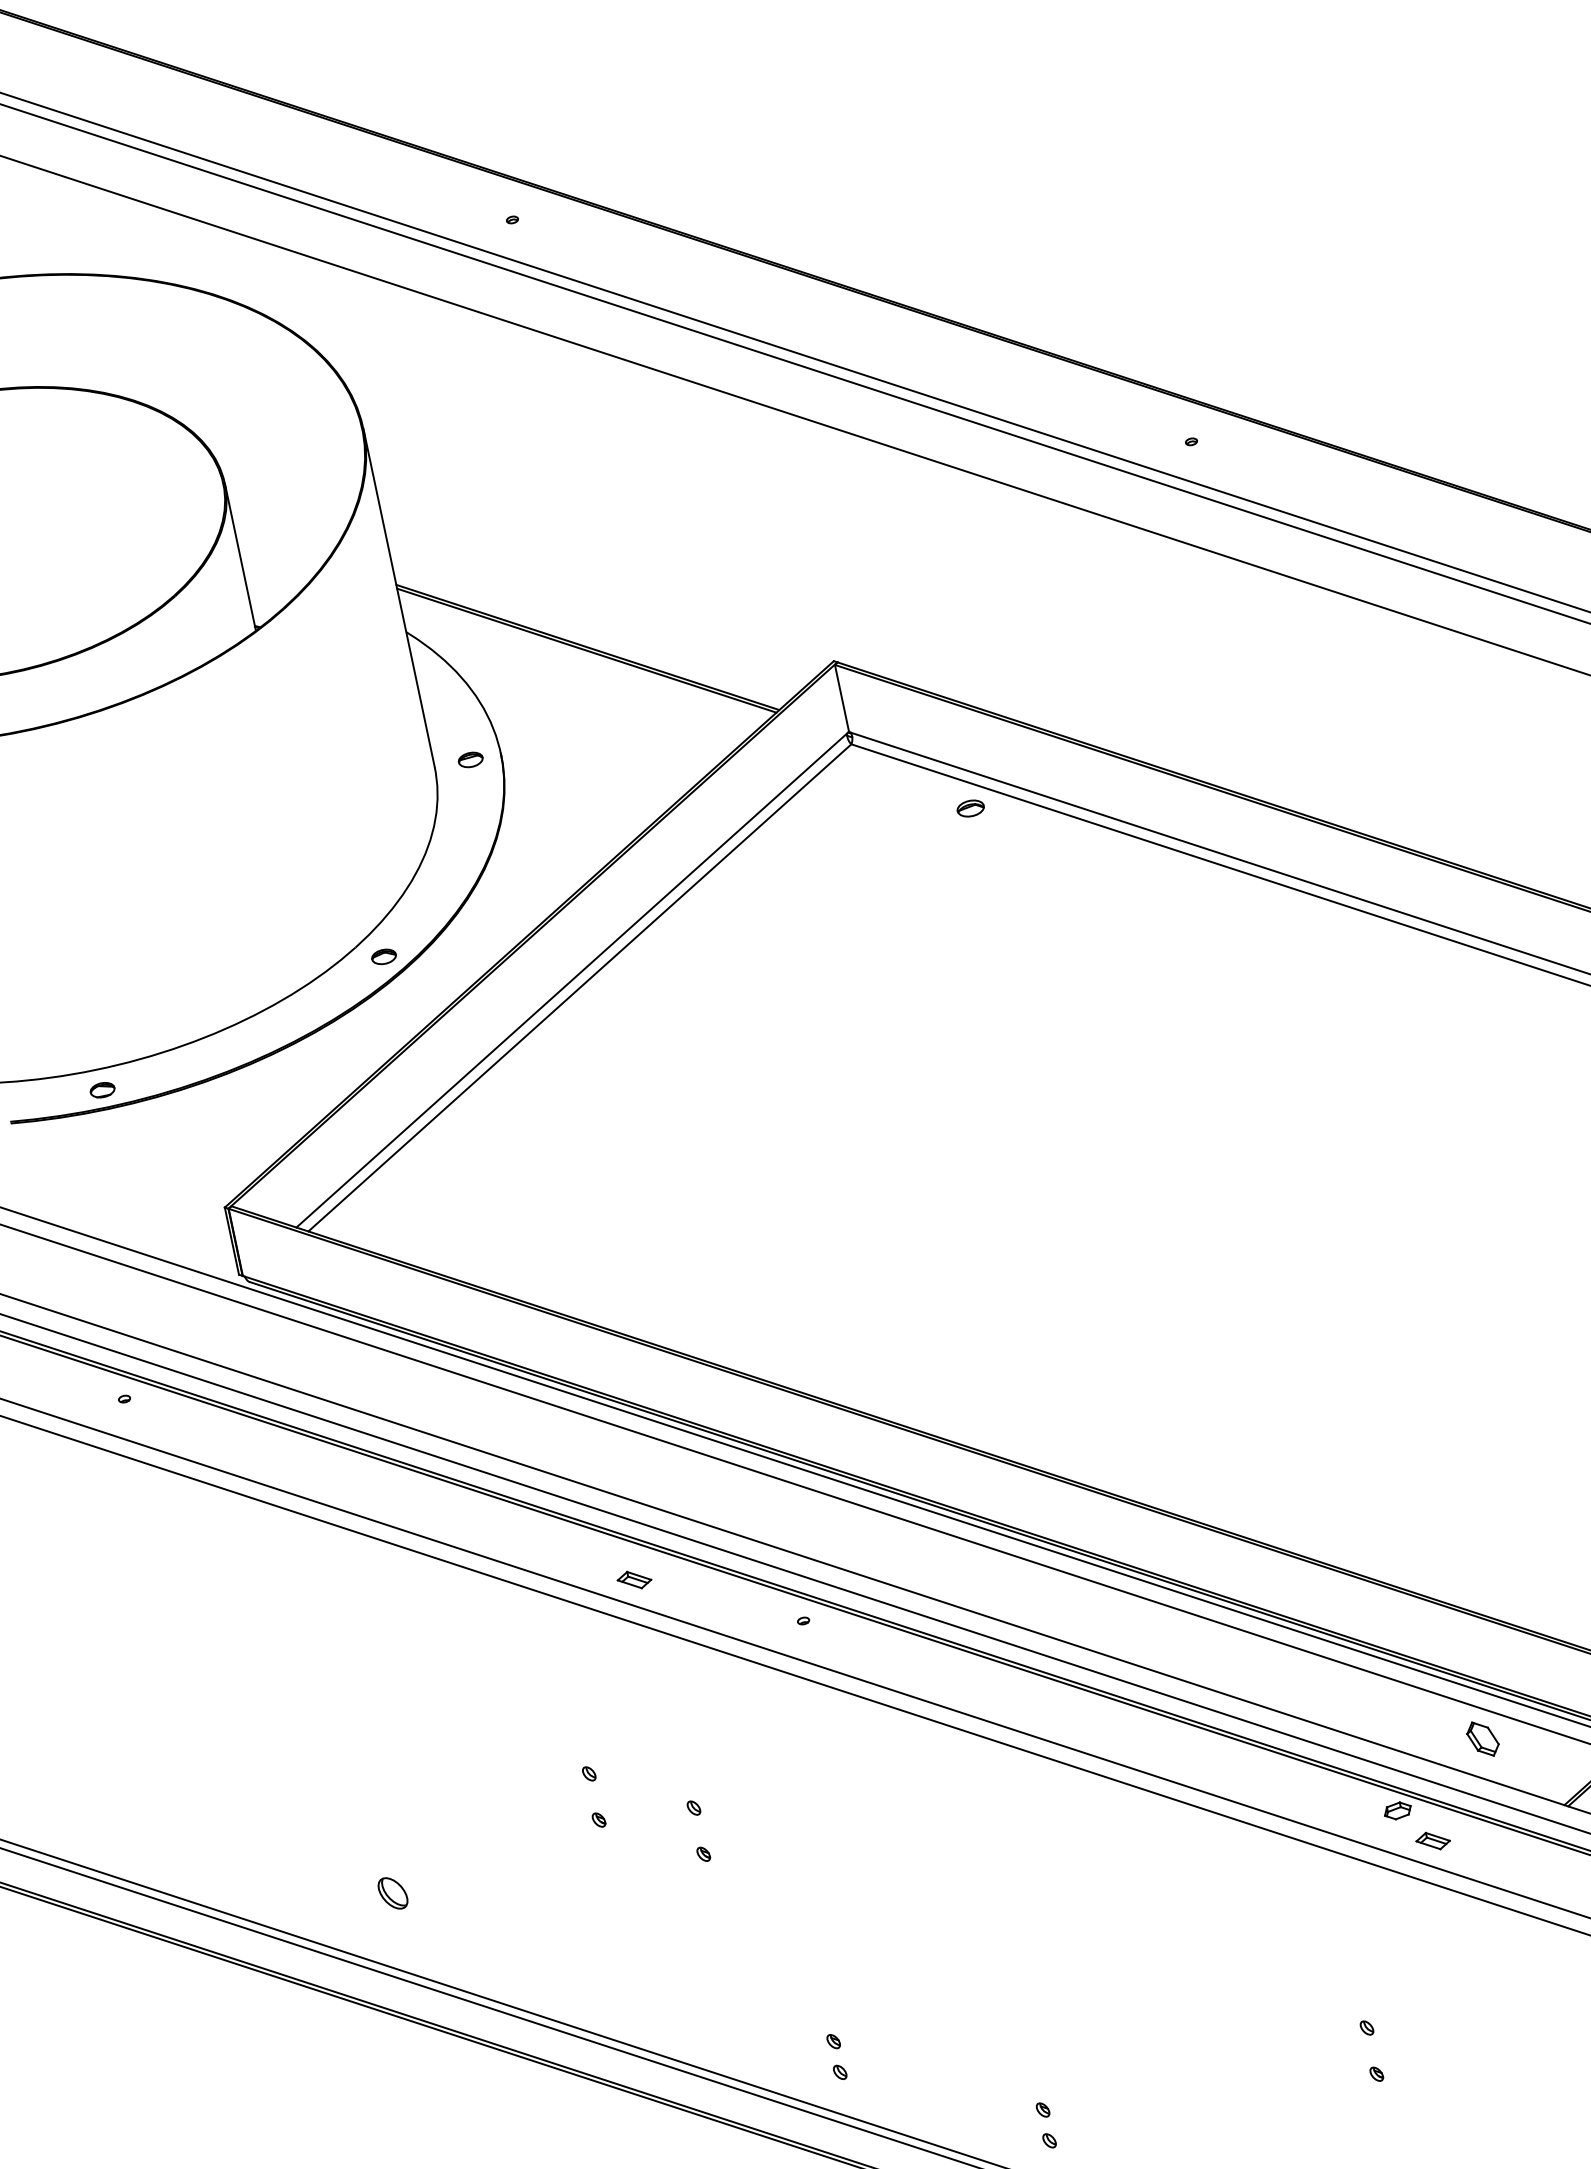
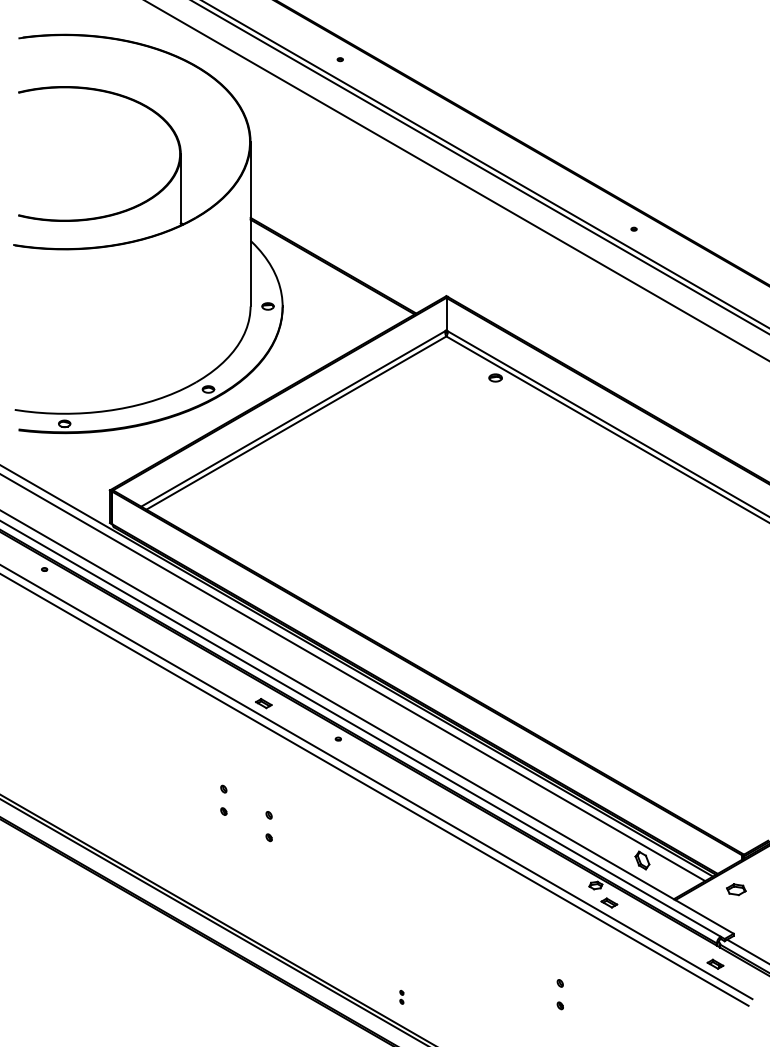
part: (392, 1893) -> (120, 825), removed
part: (835, 2056) -> (310, 944), removed
part: (1045, 2126) -> (401, 997), size x0.6

